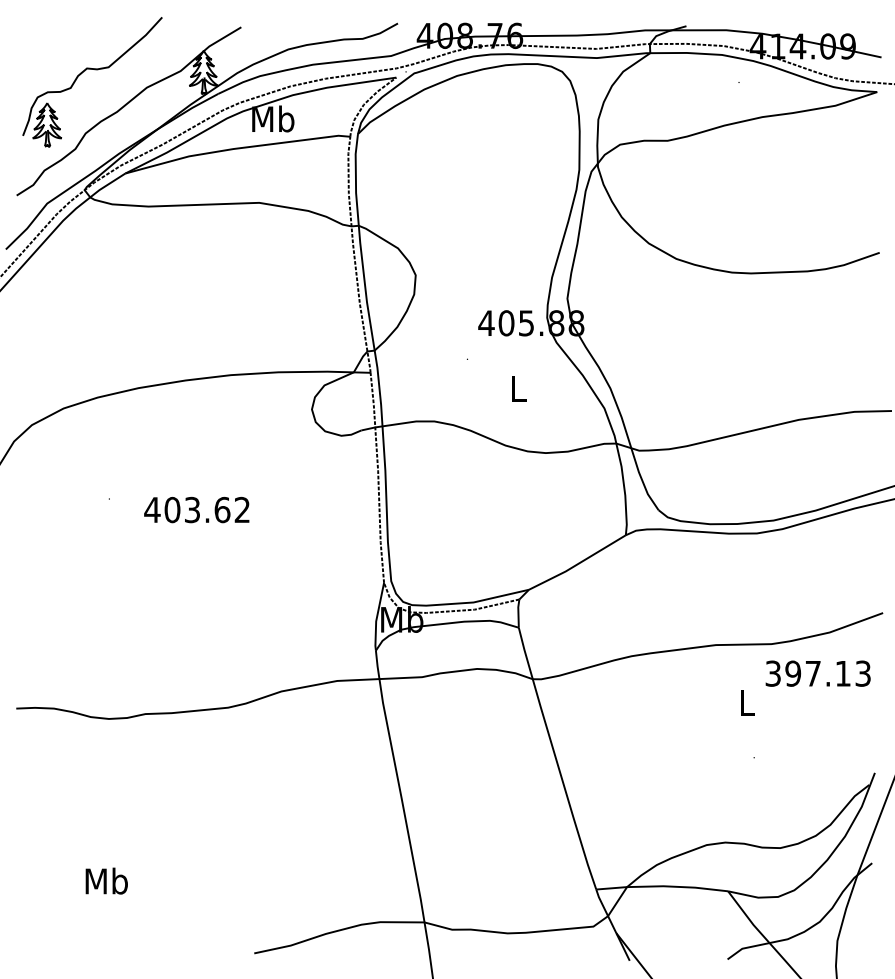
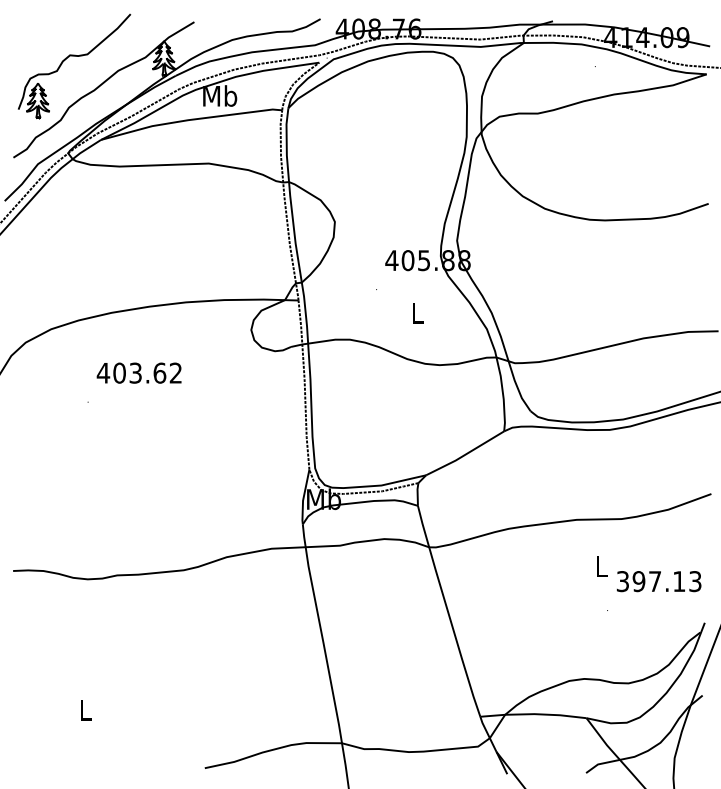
text: (196, 509) -> (138, 372), moved
text: (817, 673) -> (658, 581), moved
text: (106, 880) -> (85, 709), Mb -> L

